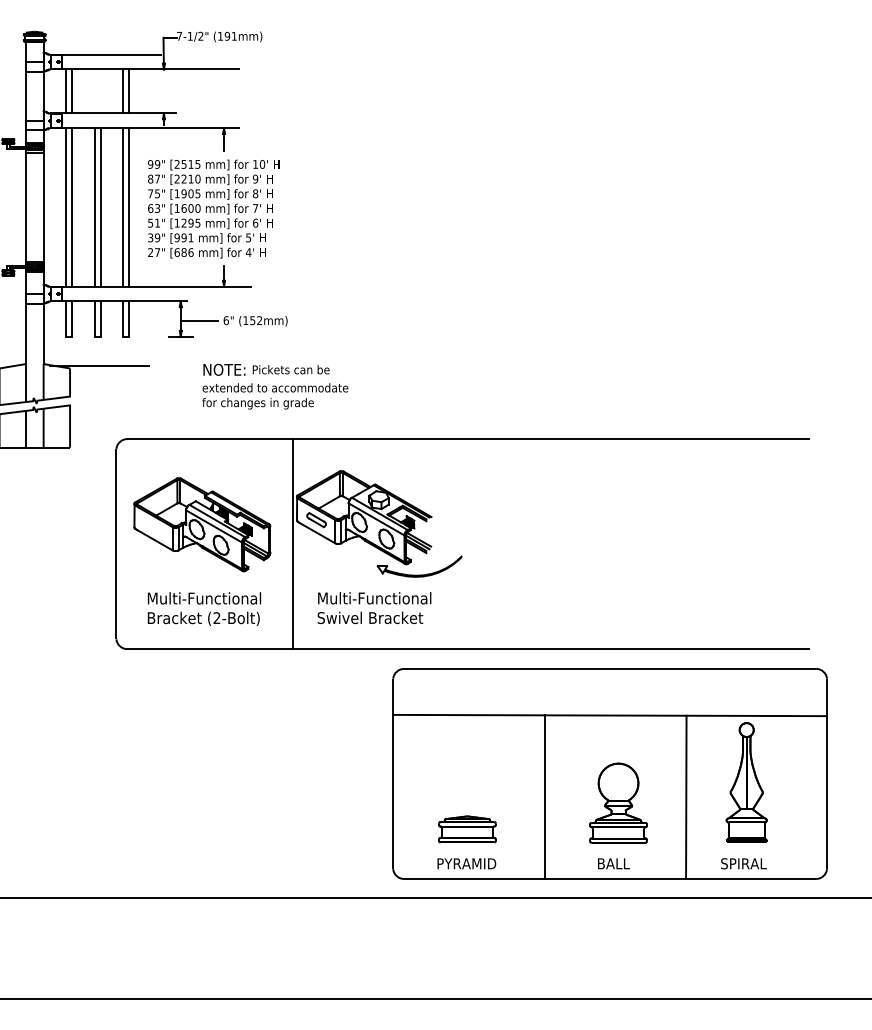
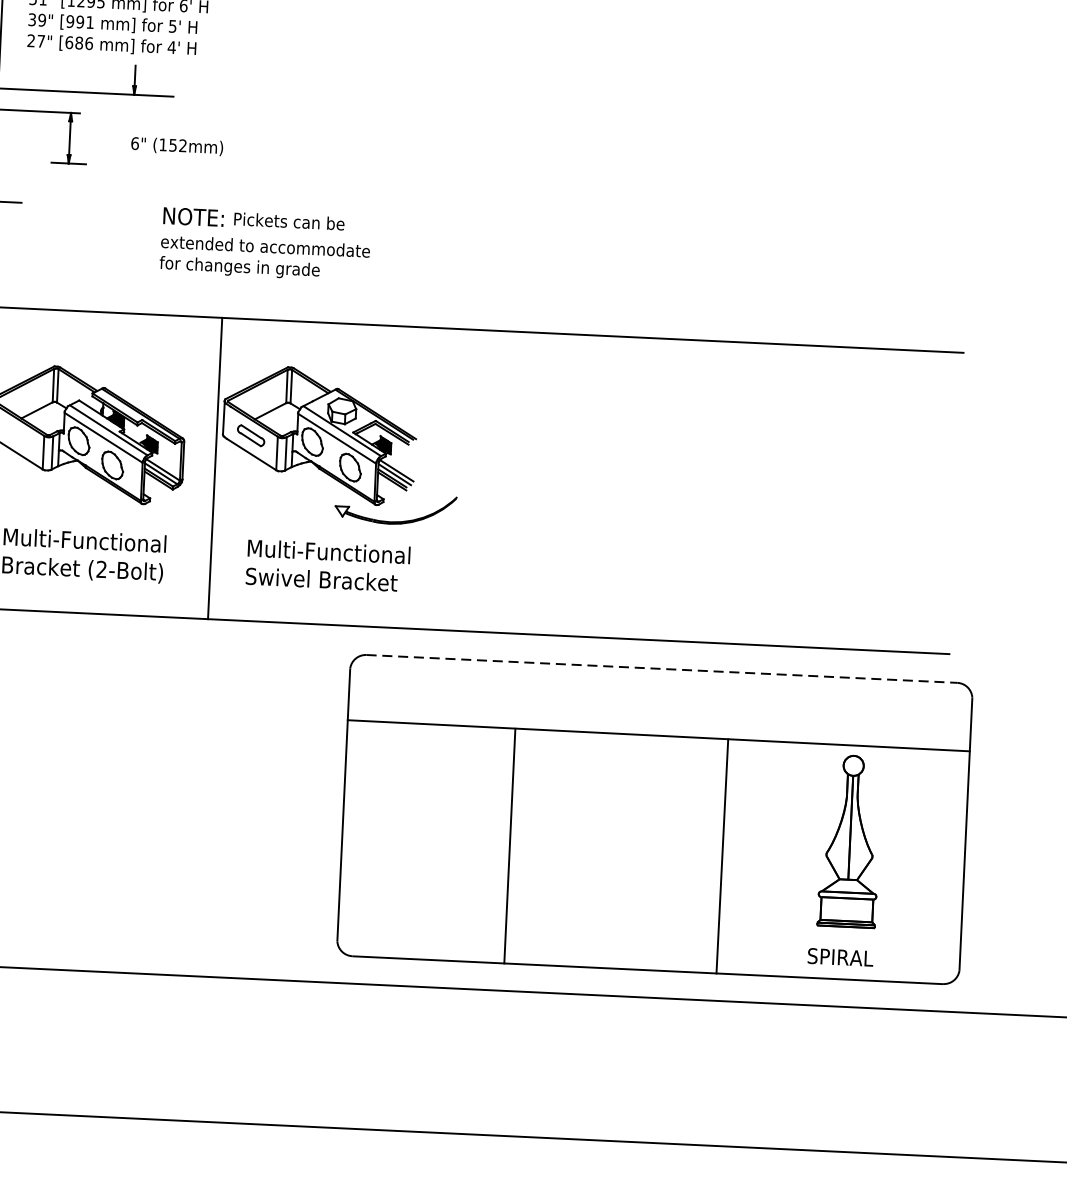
line: (198, 321) -> (95, 142), removed
text: (275, 386) -> (265, 244), moved
line: (610, 668) -> (662, 668), solid -> dashed
line: (545, 797) -> (510, 846), moved
line: (686, 797) -> (722, 856), moved
part: (618, 815) -> (664, 879), removed
part: (466, 842) -> (444, 908), removed

